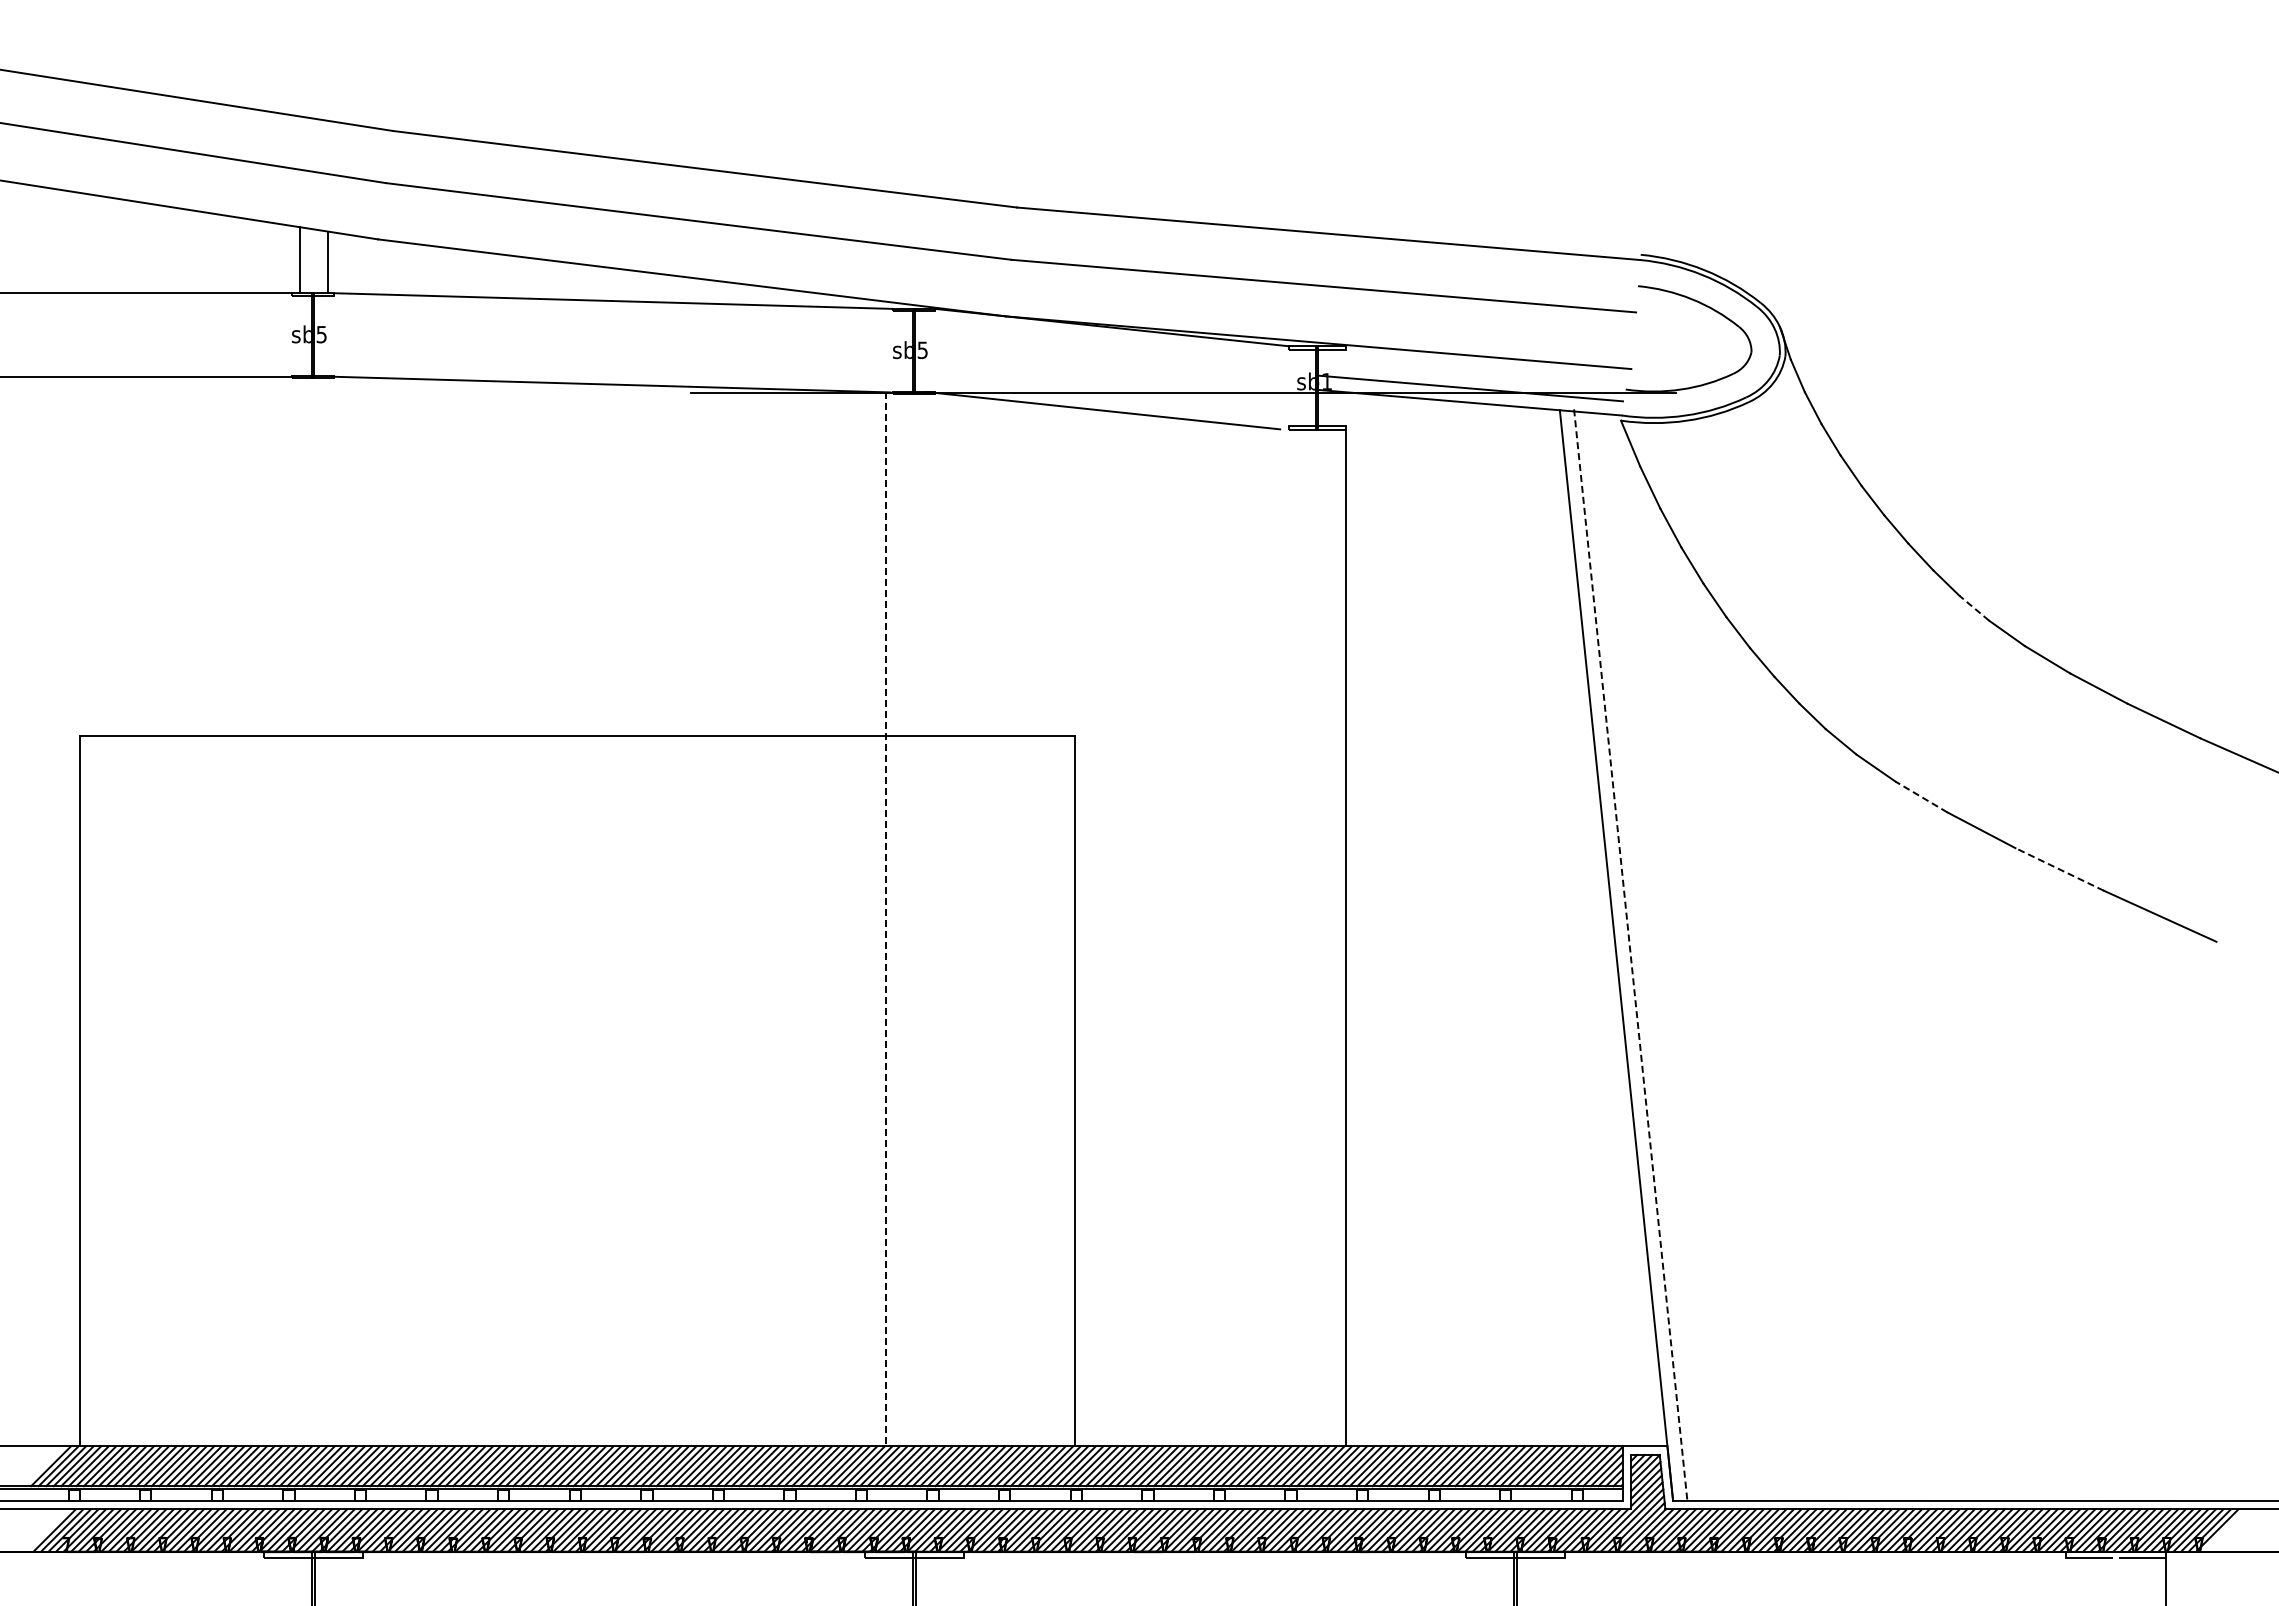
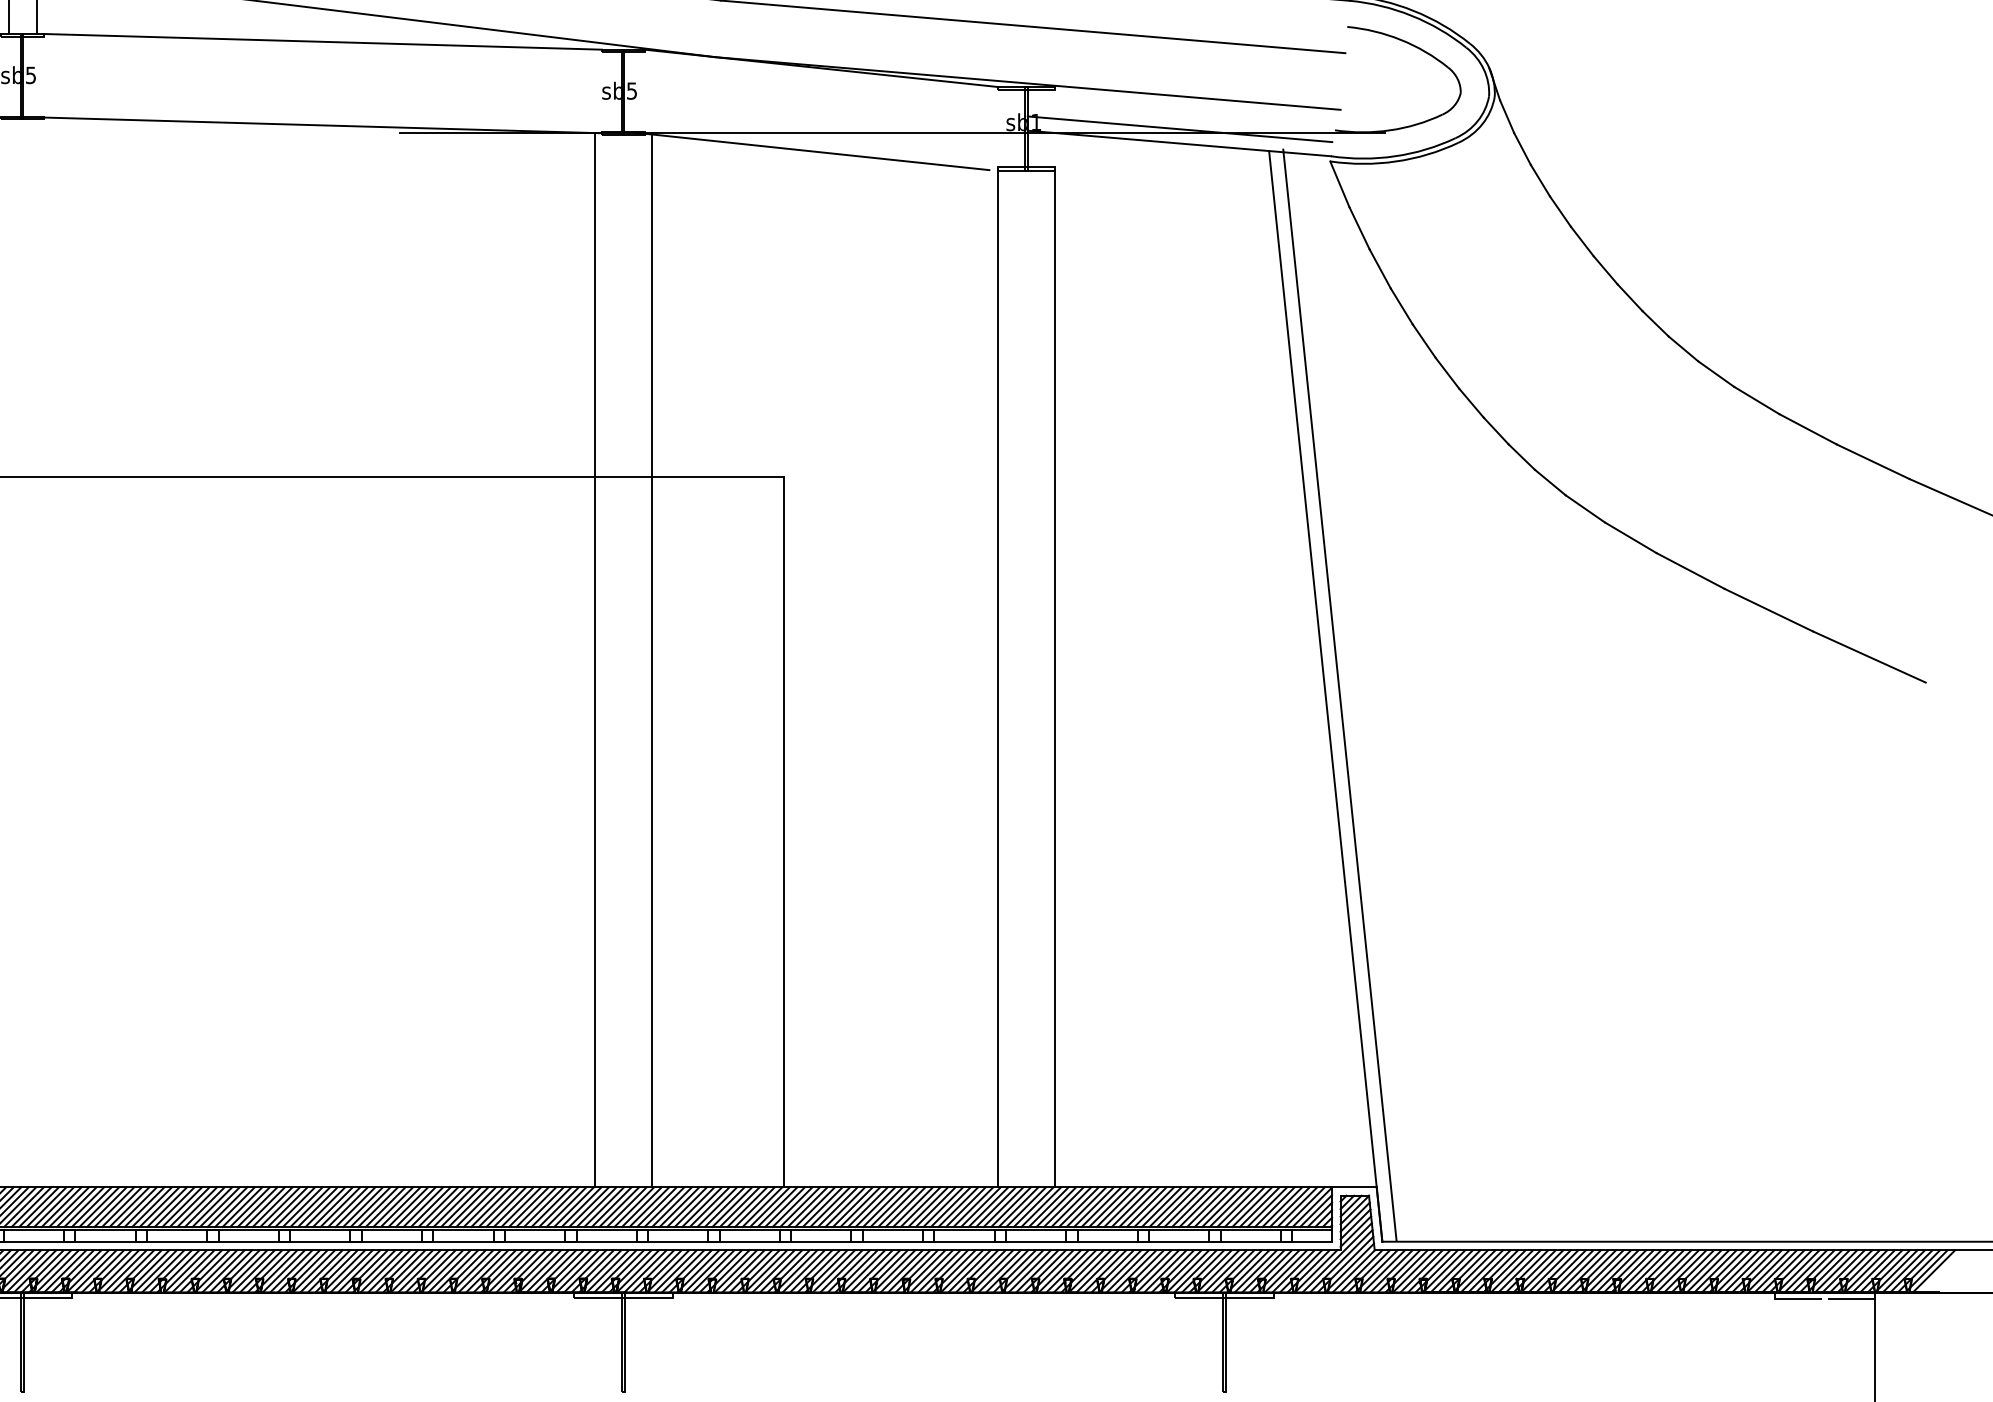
line: (1973, 607) -> (1682, 348), dashed -> solid
line: (1921, 796) -> (1630, 537), dashed -> solid
line: (2059, 869) -> (1768, 610), dashed -> solid
line: (885, 919) -> (594, 660), dashed -> solid
line: (942, 919) -> (651, 660), added
line: (1288, 937) -> (997, 678), added
line: (1630, 953) -> (1339, 694), dashed -> solid
line: (2224, 1530) -> (1933, 1271), added

